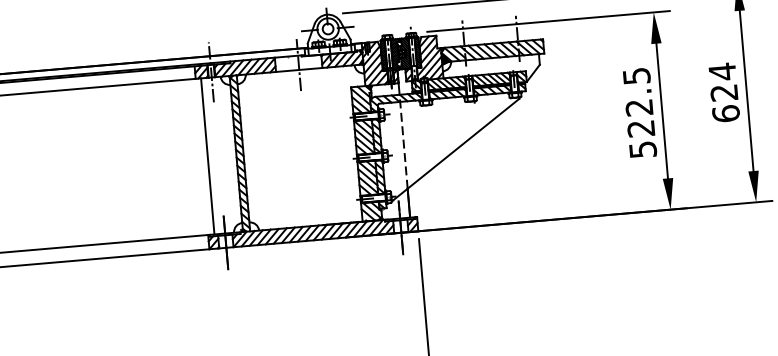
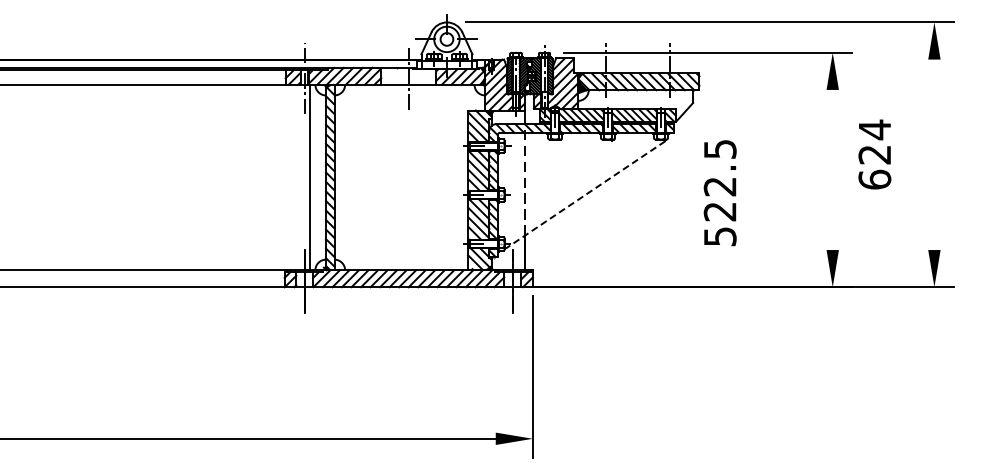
line: (746, 90) -> (934, 154), removed
text: (723, 92) -> (874, 154), moved
line: (661, 110) -> (832, 169), removed
text: (639, 113) -> (719, 193), moved
line: (455, 149) -> (585, 194), solid -> dashed
line: (208, 156) -> (310, 177), moved

